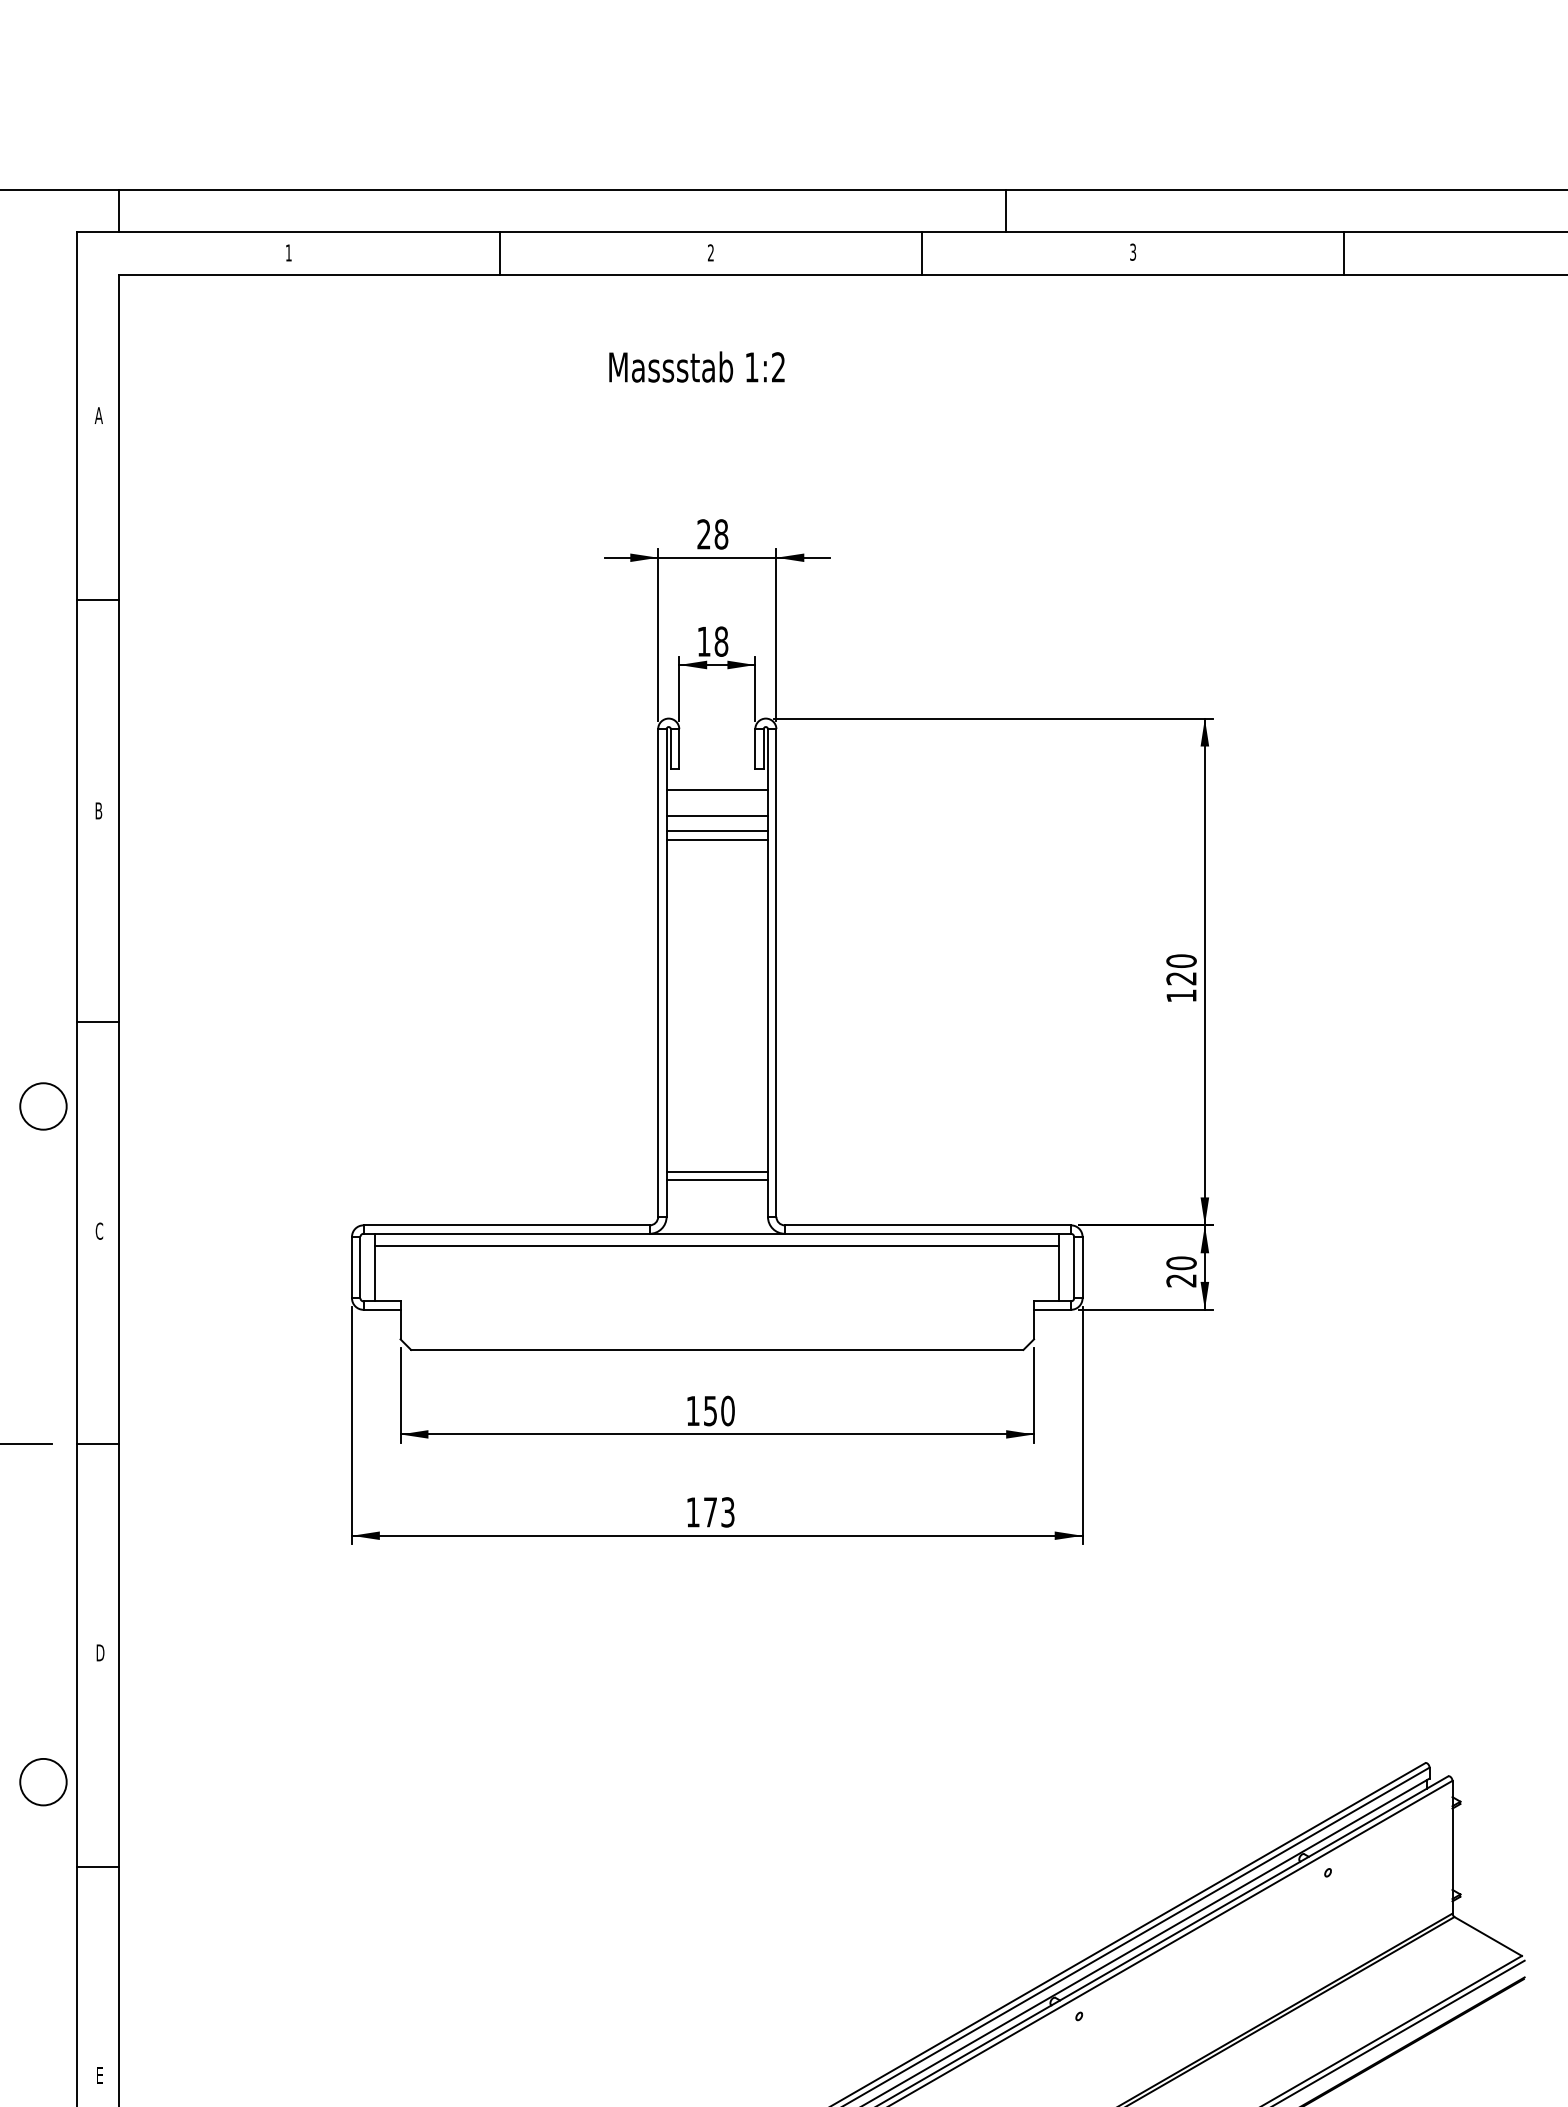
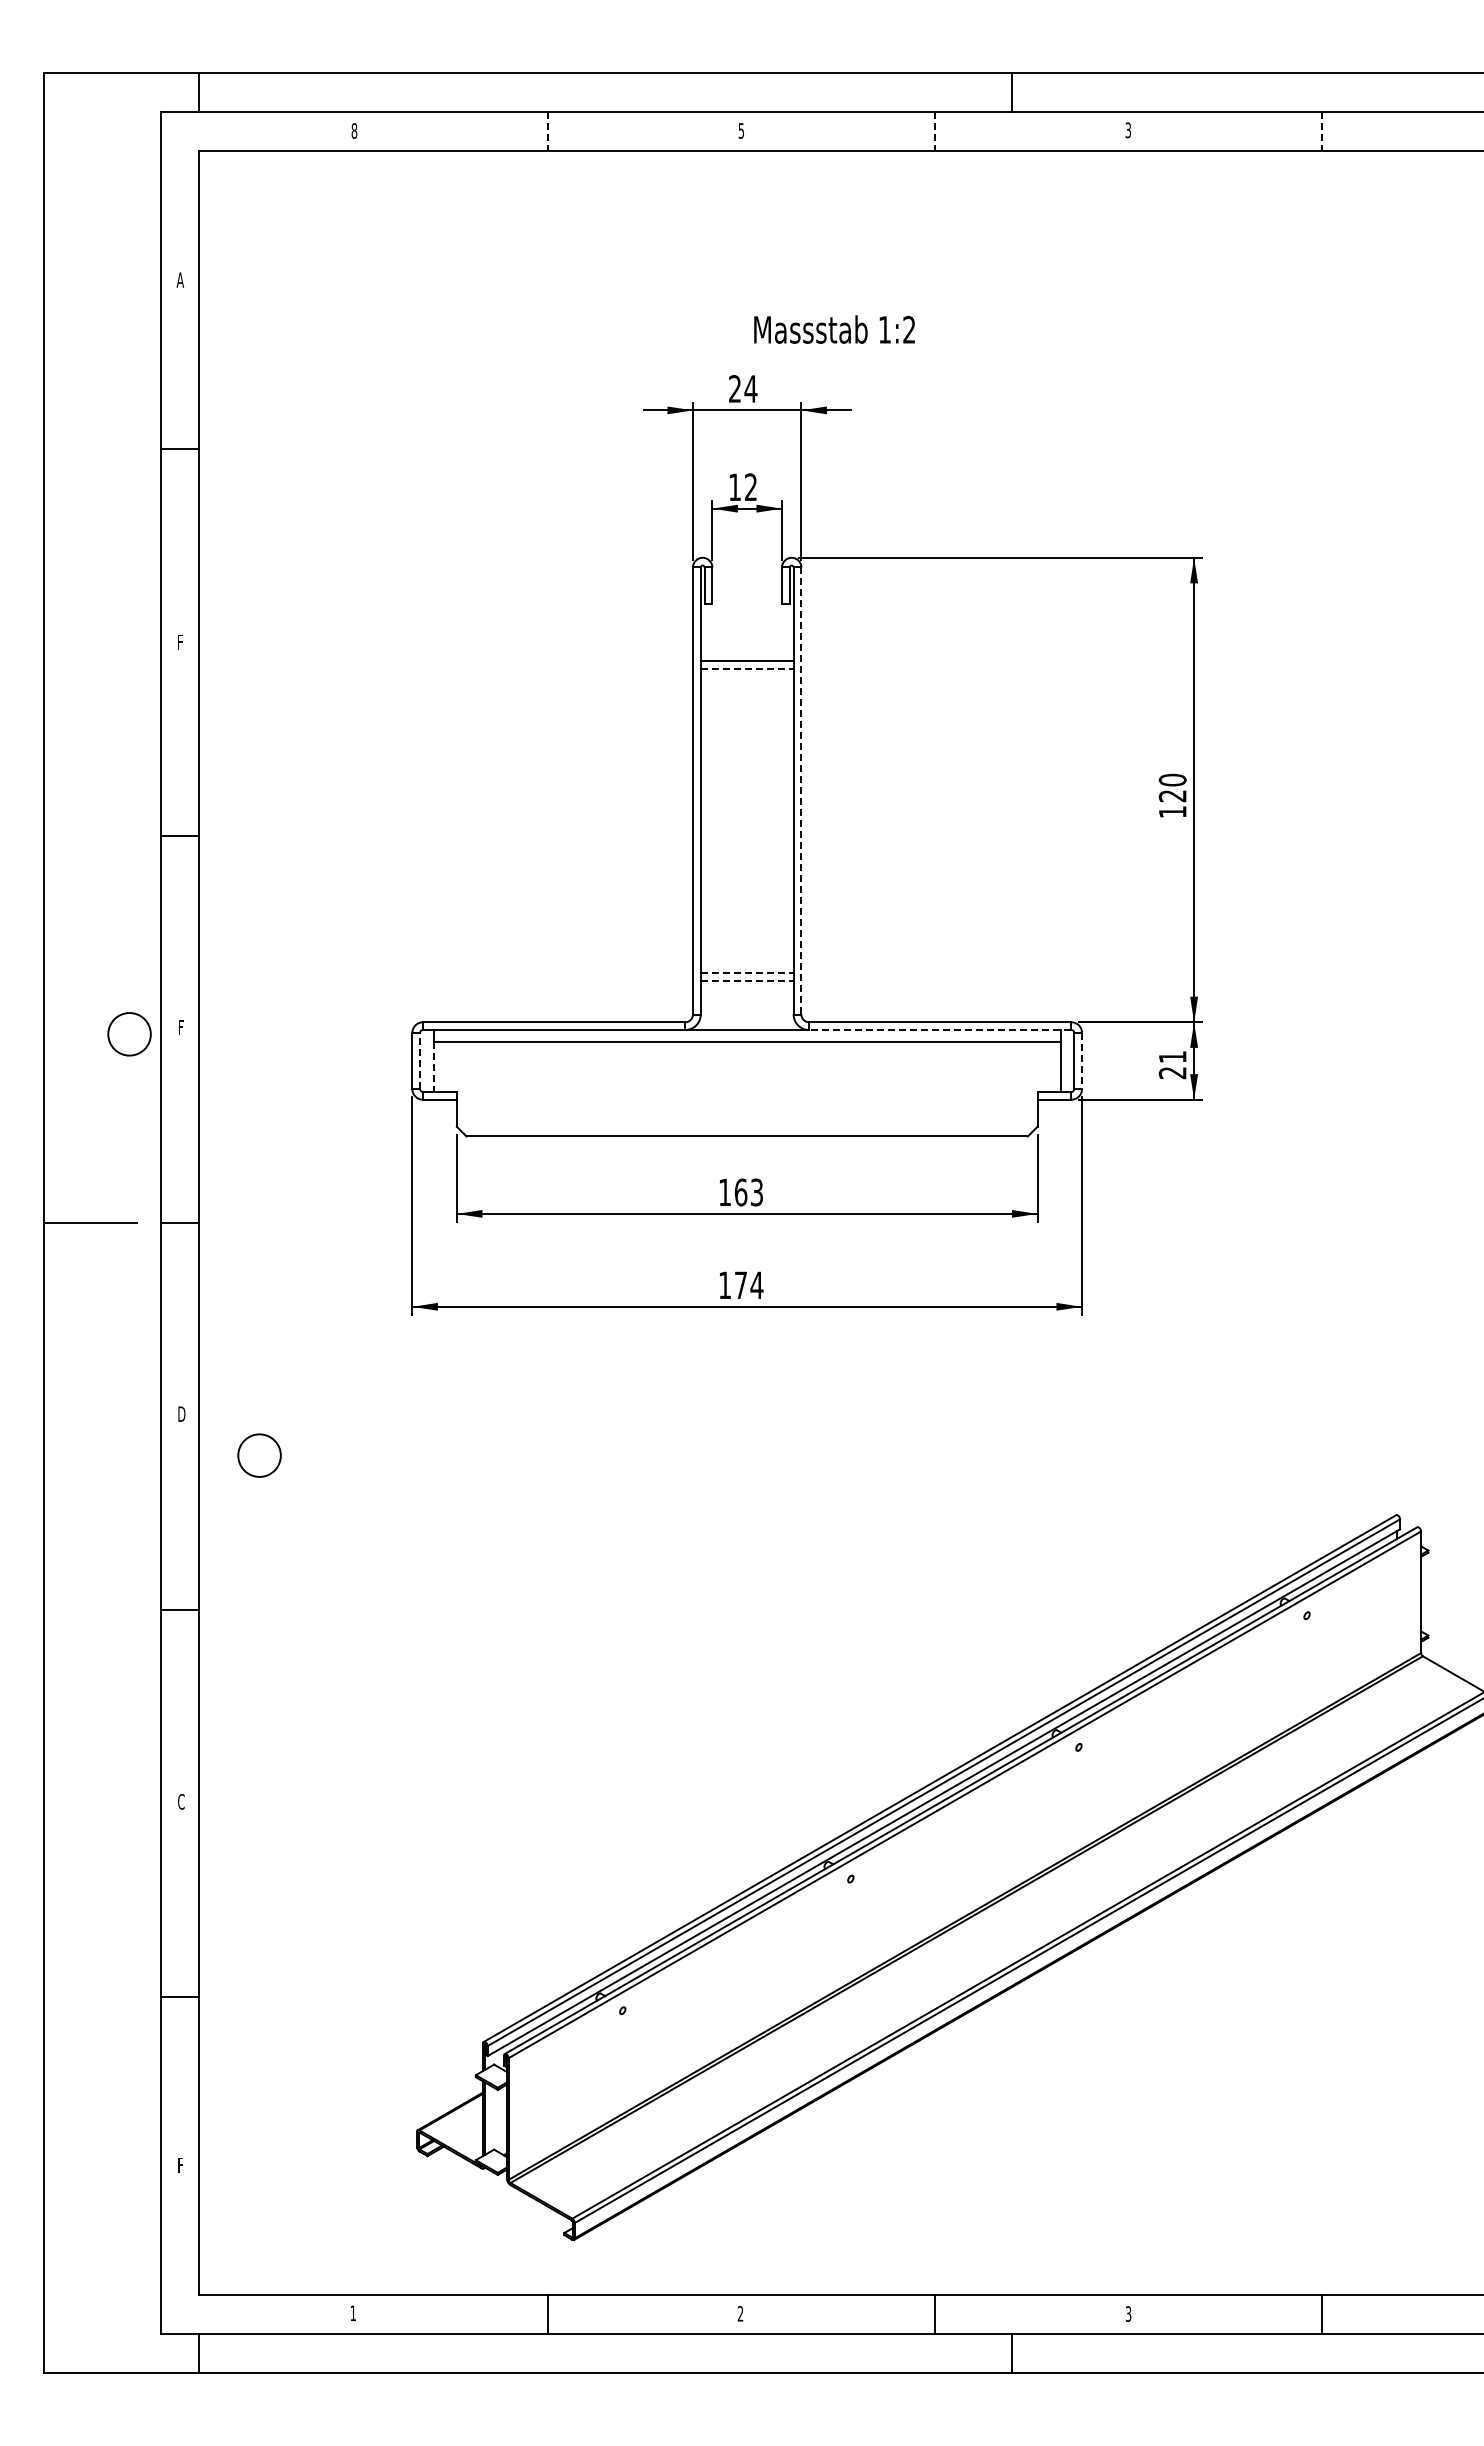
text: (288, 252) -> (354, 130), 1 -> 8
text: (709, 252) -> (740, 130), 2 -> 5
line: (499, 253) -> (547, 131), solid -> dashed
line: (921, 253) -> (934, 131), solid -> dashed
line: (1343, 253) -> (1321, 131), solid -> dashed
text: (696, 366) -> (834, 329), moved
text: (720, 533) -> (750, 388), 28 -> 24
text: (720, 641) -> (750, 487), 18 -> 12
line: (716, 790) -> (746, 623), removed
text: (99, 811) -> (180, 642), B -> F
line: (716, 815) -> (746, 646), removed
line: (717, 839) -> (747, 668), solid -> dashed
line: (776, 973) -> (801, 791), solid -> dashed
circle: (43, 1106) -> (129, 1034), moved
line: (717, 1172) -> (747, 973), solid -> dashed
line: (717, 1180) -> (747, 981), solid -> dashed
text: (99, 1231) -> (180, 1027), C -> F
line: (927, 1234) -> (939, 1030), solid -> dashed
text: (1181, 1262) -> (1172, 1056), 20 -> 21
line: (360, 1267) -> (420, 1060), solid -> dashed
line: (1083, 1268) -> (1082, 1061), solid -> dashed
line: (375, 1274) -> (433, 1067), solid -> dashed
text: (718, 1411) -> (748, 1192), 150 -> 163
text: (727, 1512) -> (756, 1285), 173 -> 174
circle: (43, 1781) -> (259, 1455), moved
text: (100, 2075) -> (181, 1801), E -> C

